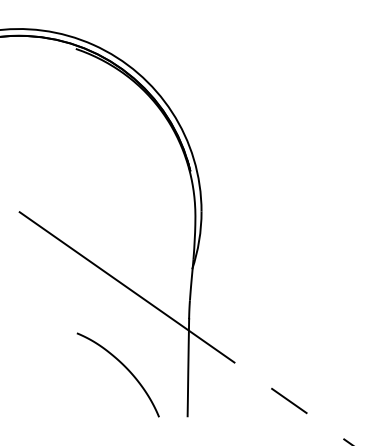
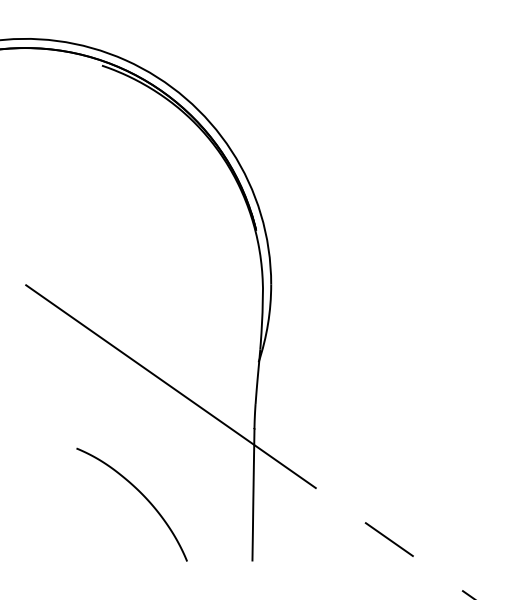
curve: (124, 367) -> (140, 494), moved

